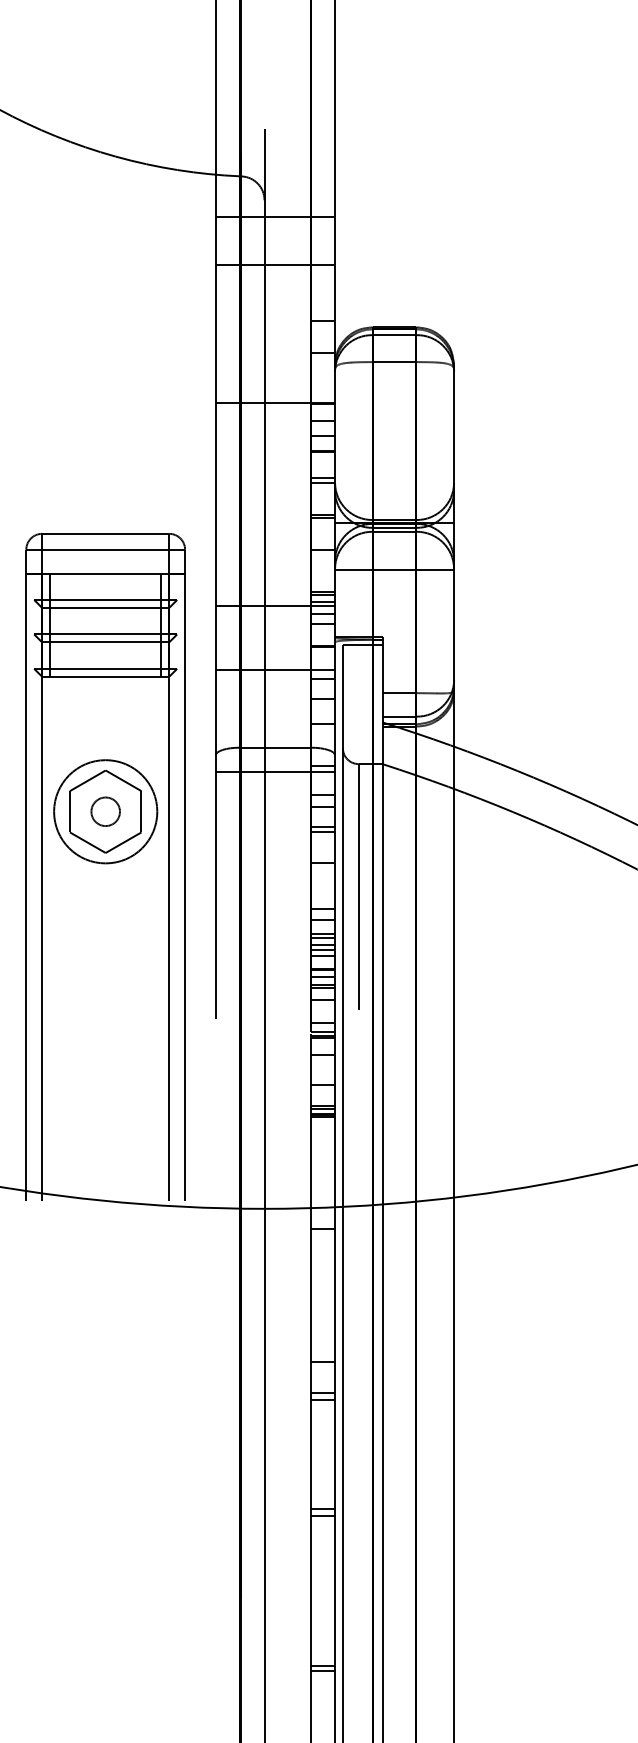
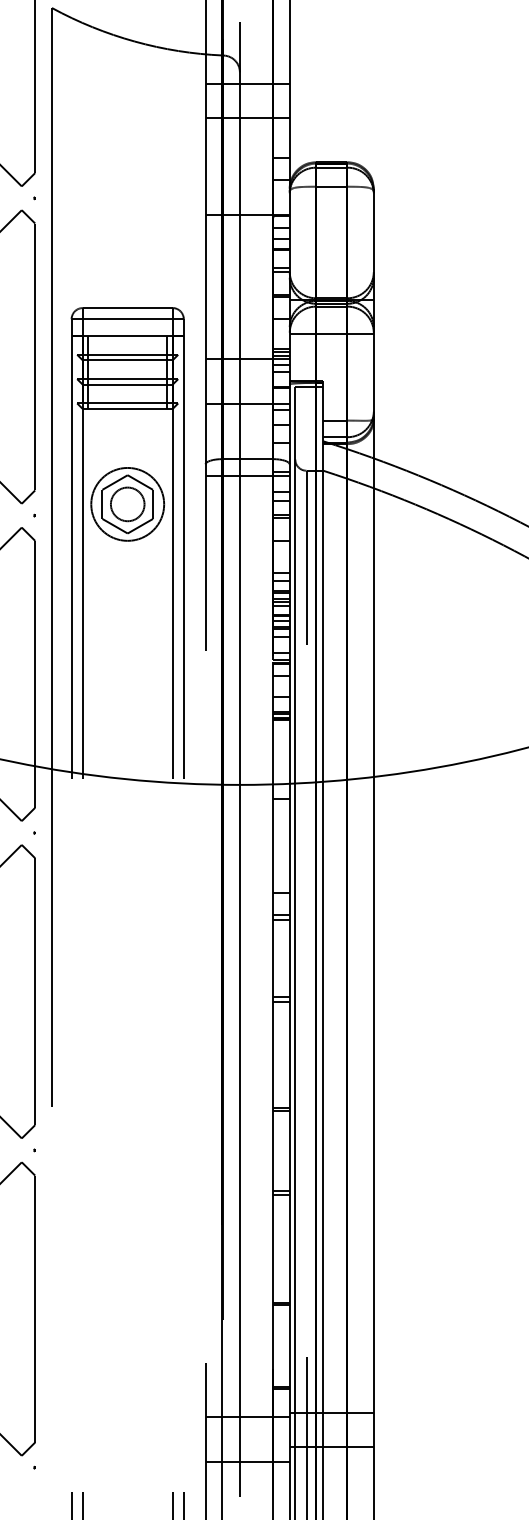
circle: (105, 811) -> (127, 504), size x1.67

